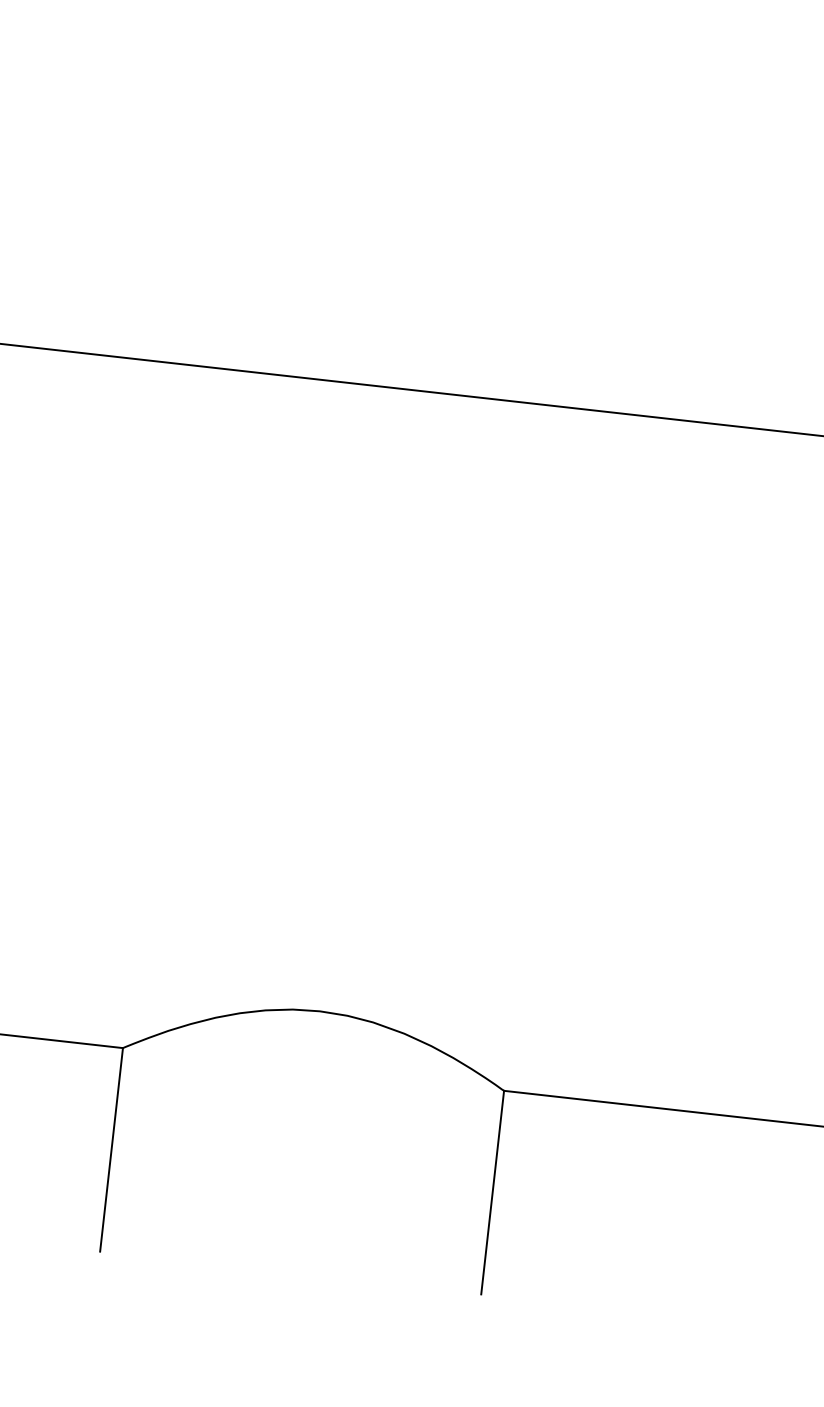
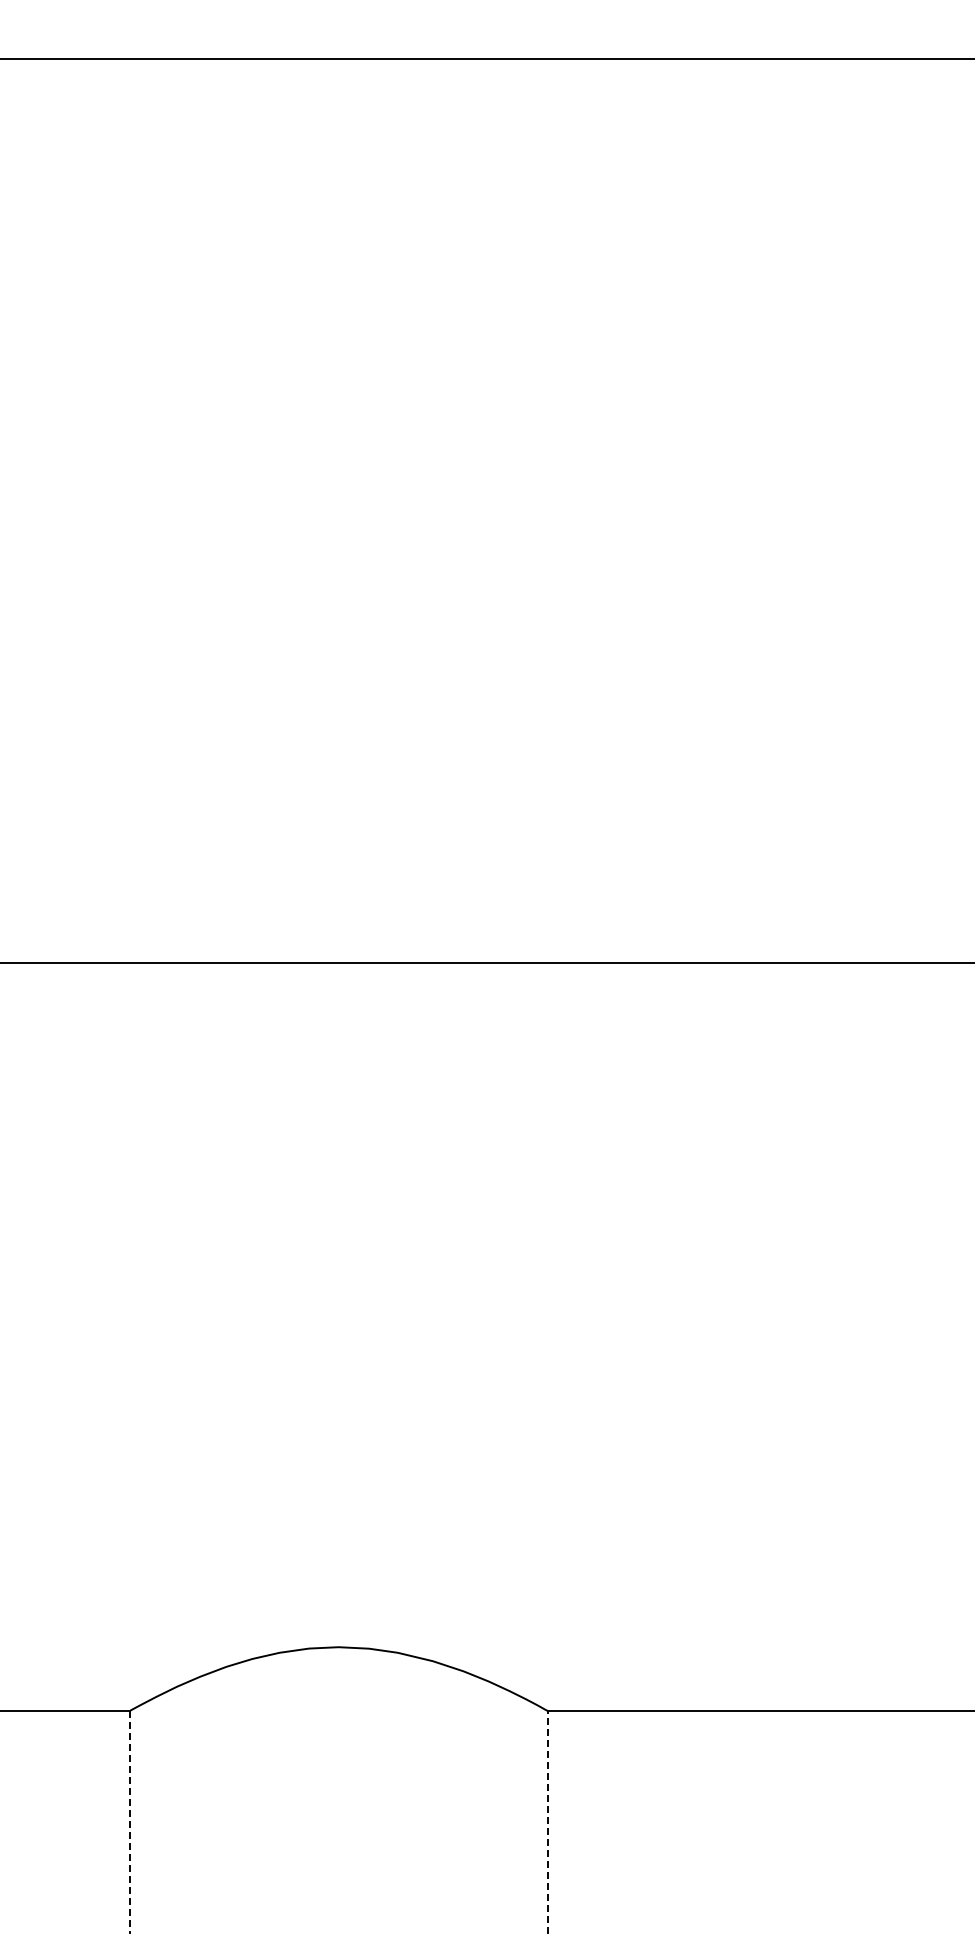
line: (111, 1149) -> (129, 1822), solid -> dashed
line: (492, 1192) -> (547, 1822), solid -> dashed

